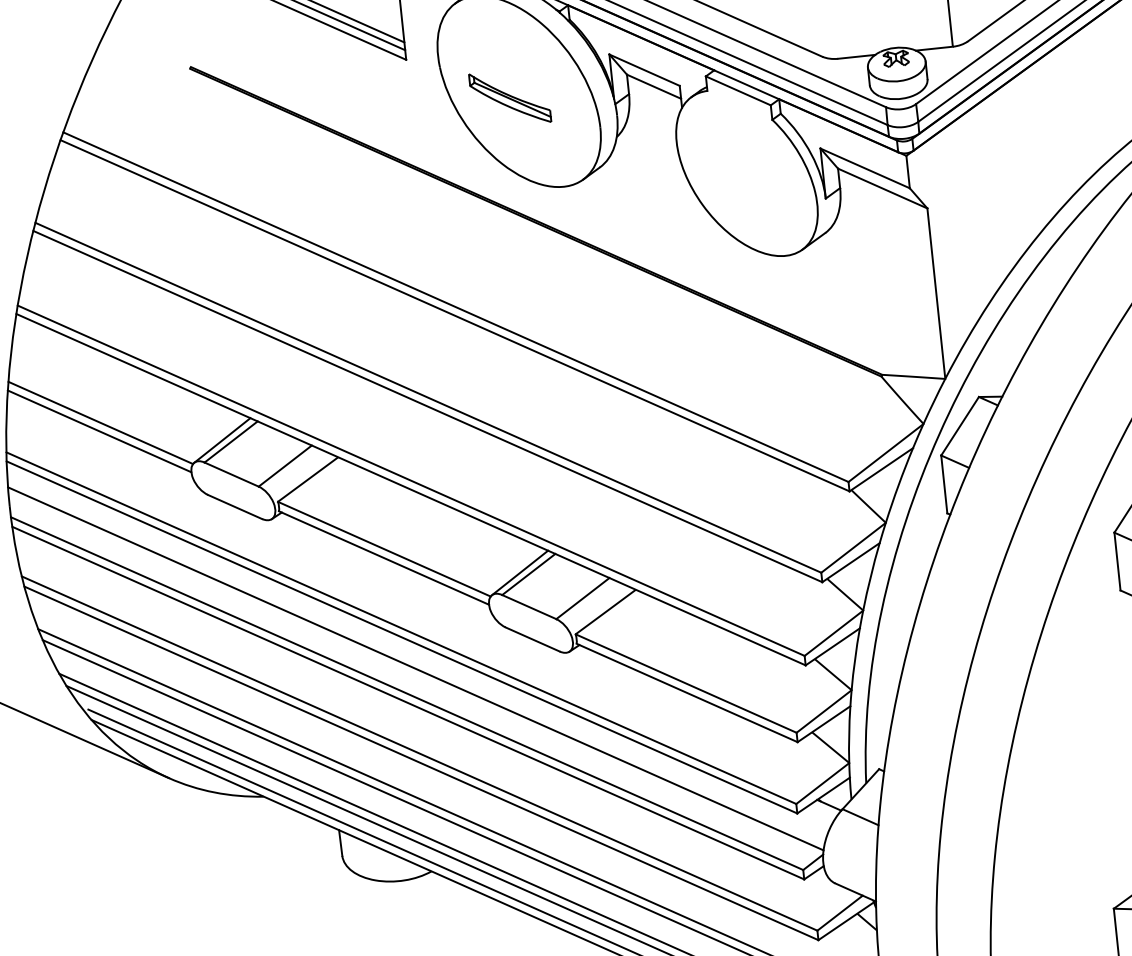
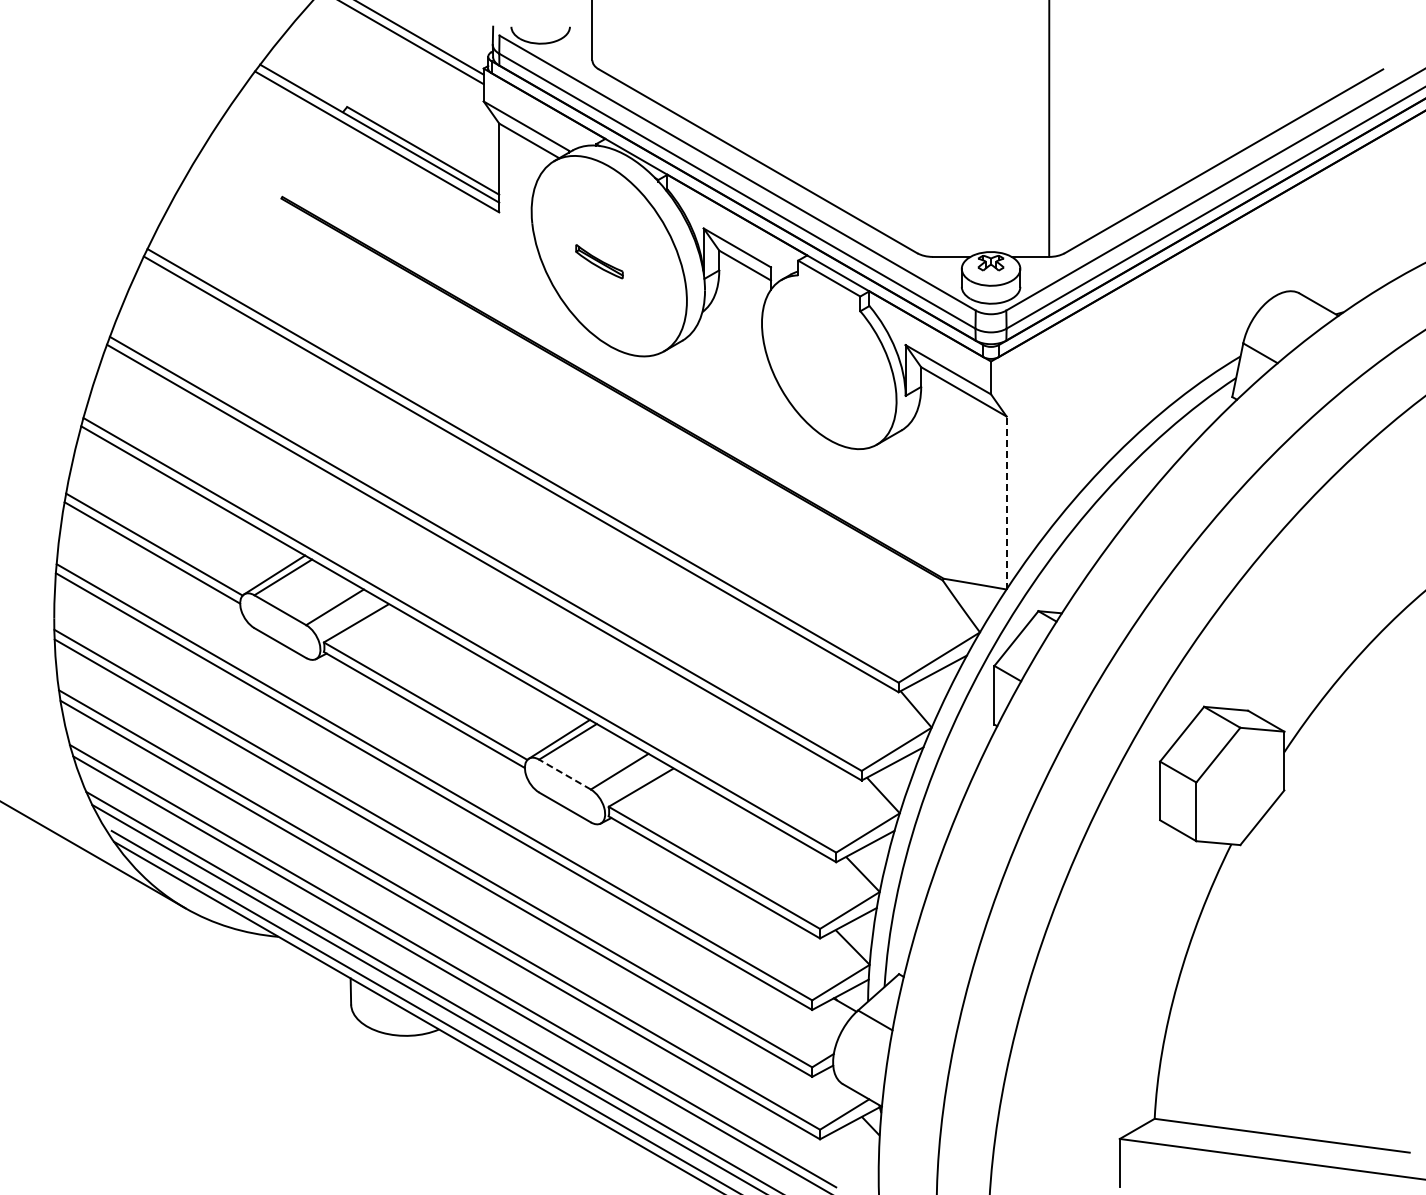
part: (510, 97) -> (599, 261), size x0.6
line: (936, 293) -> (1006, 502), solid -> dashed
line: (529, 606) -> (565, 774), solid -> dashed
line: (415, 668) -> (444, 824), removed

